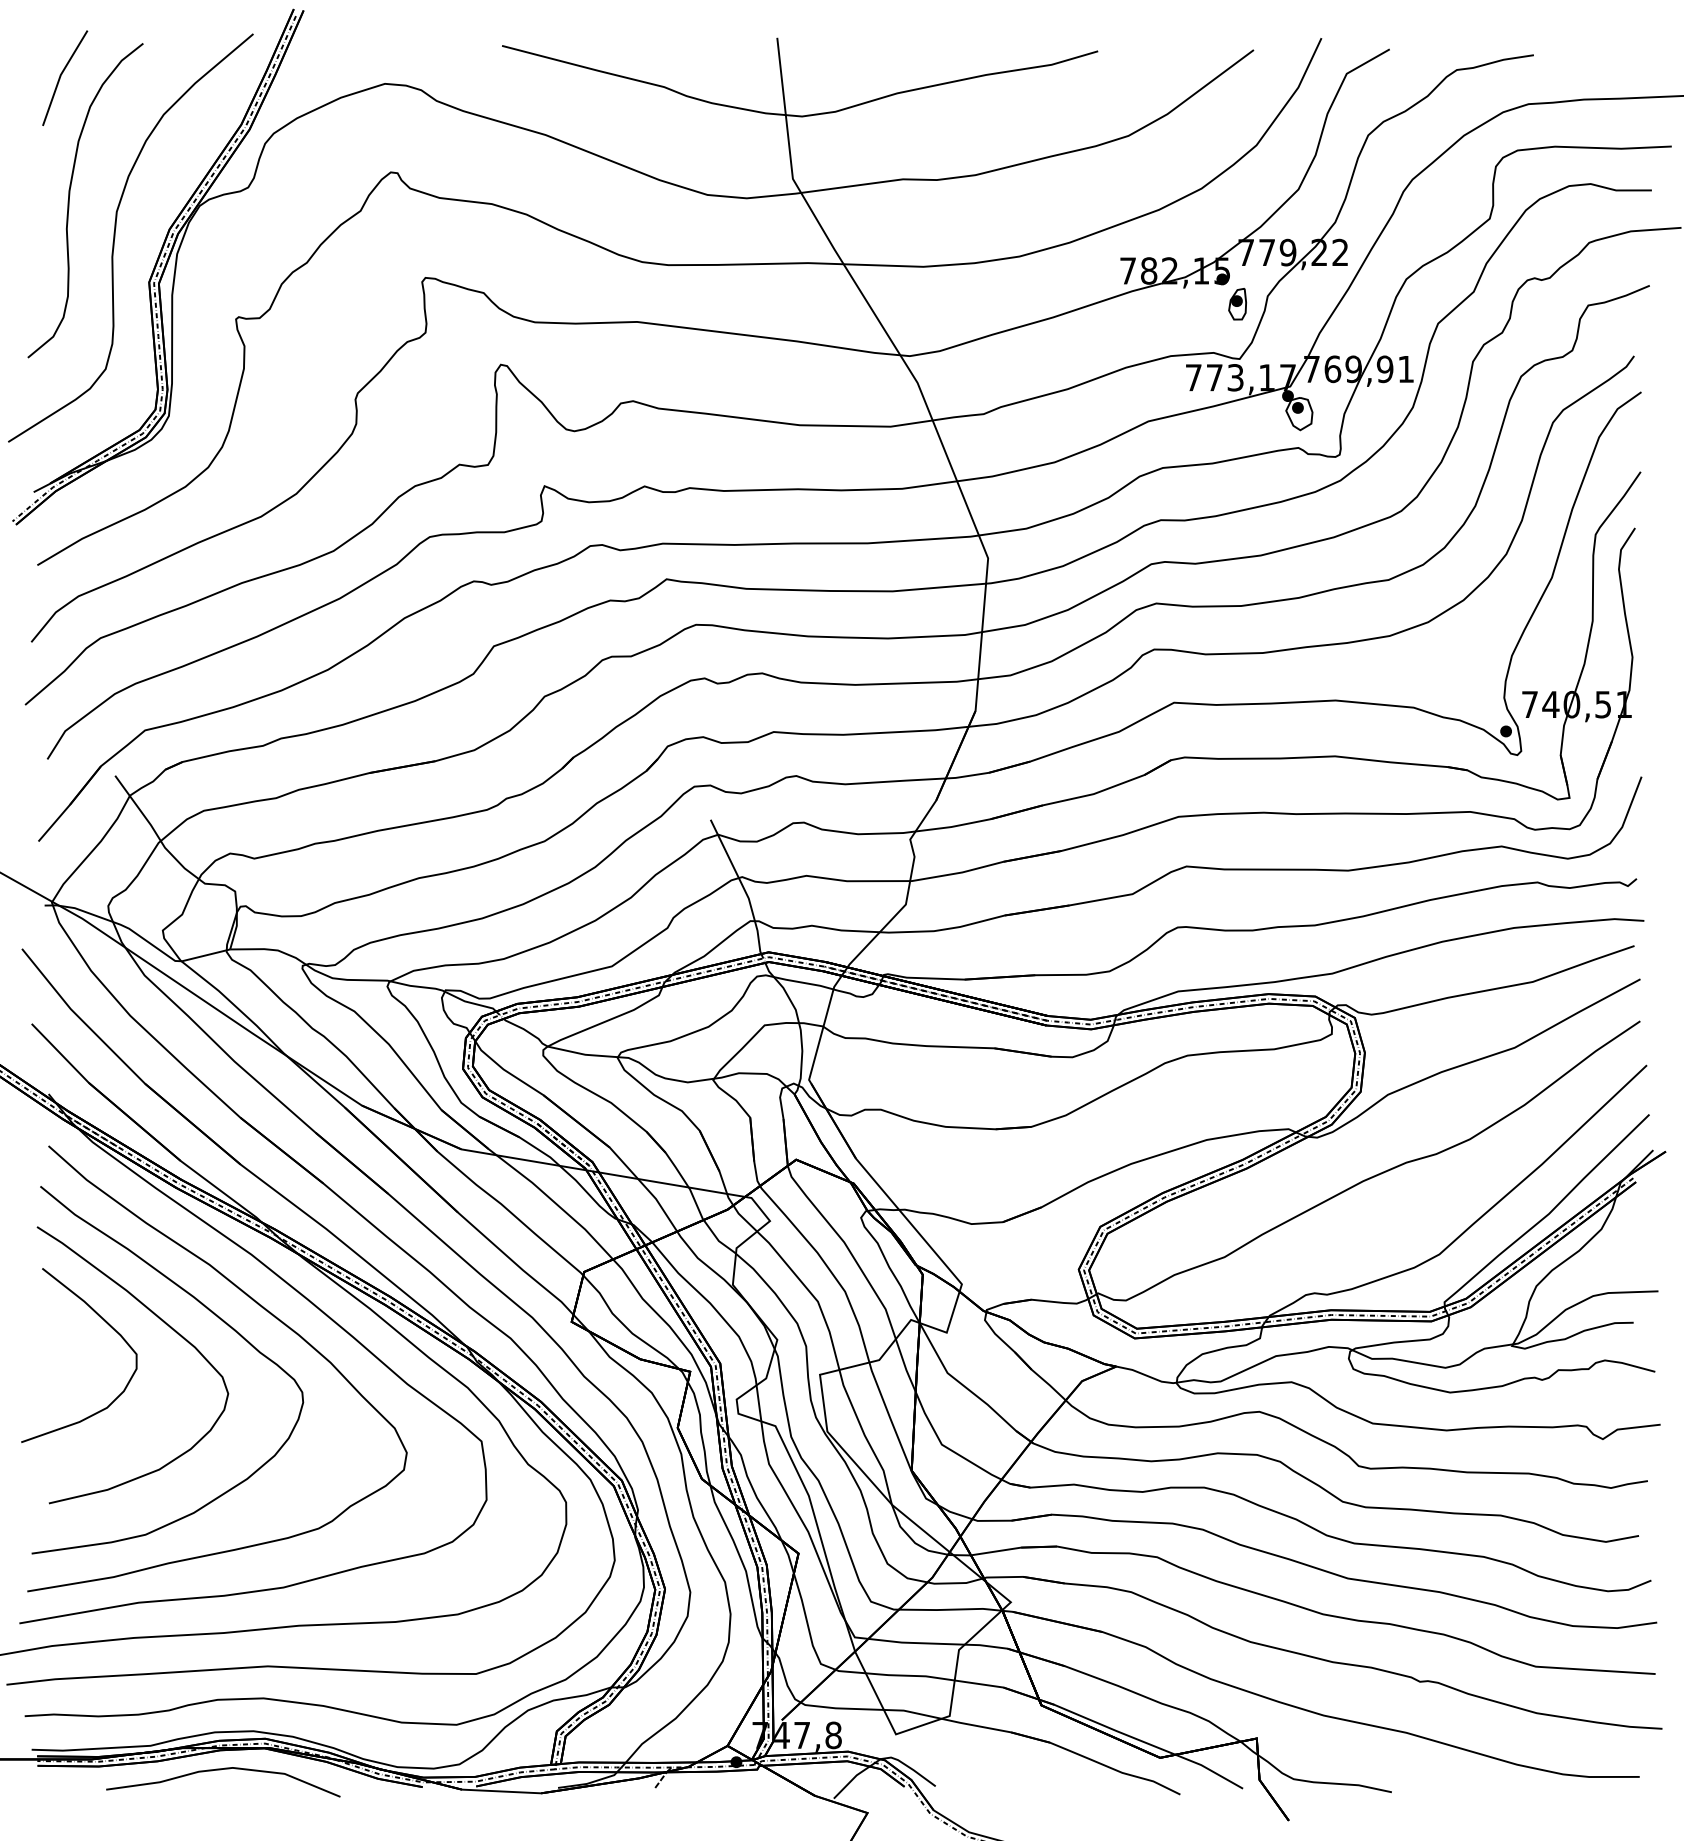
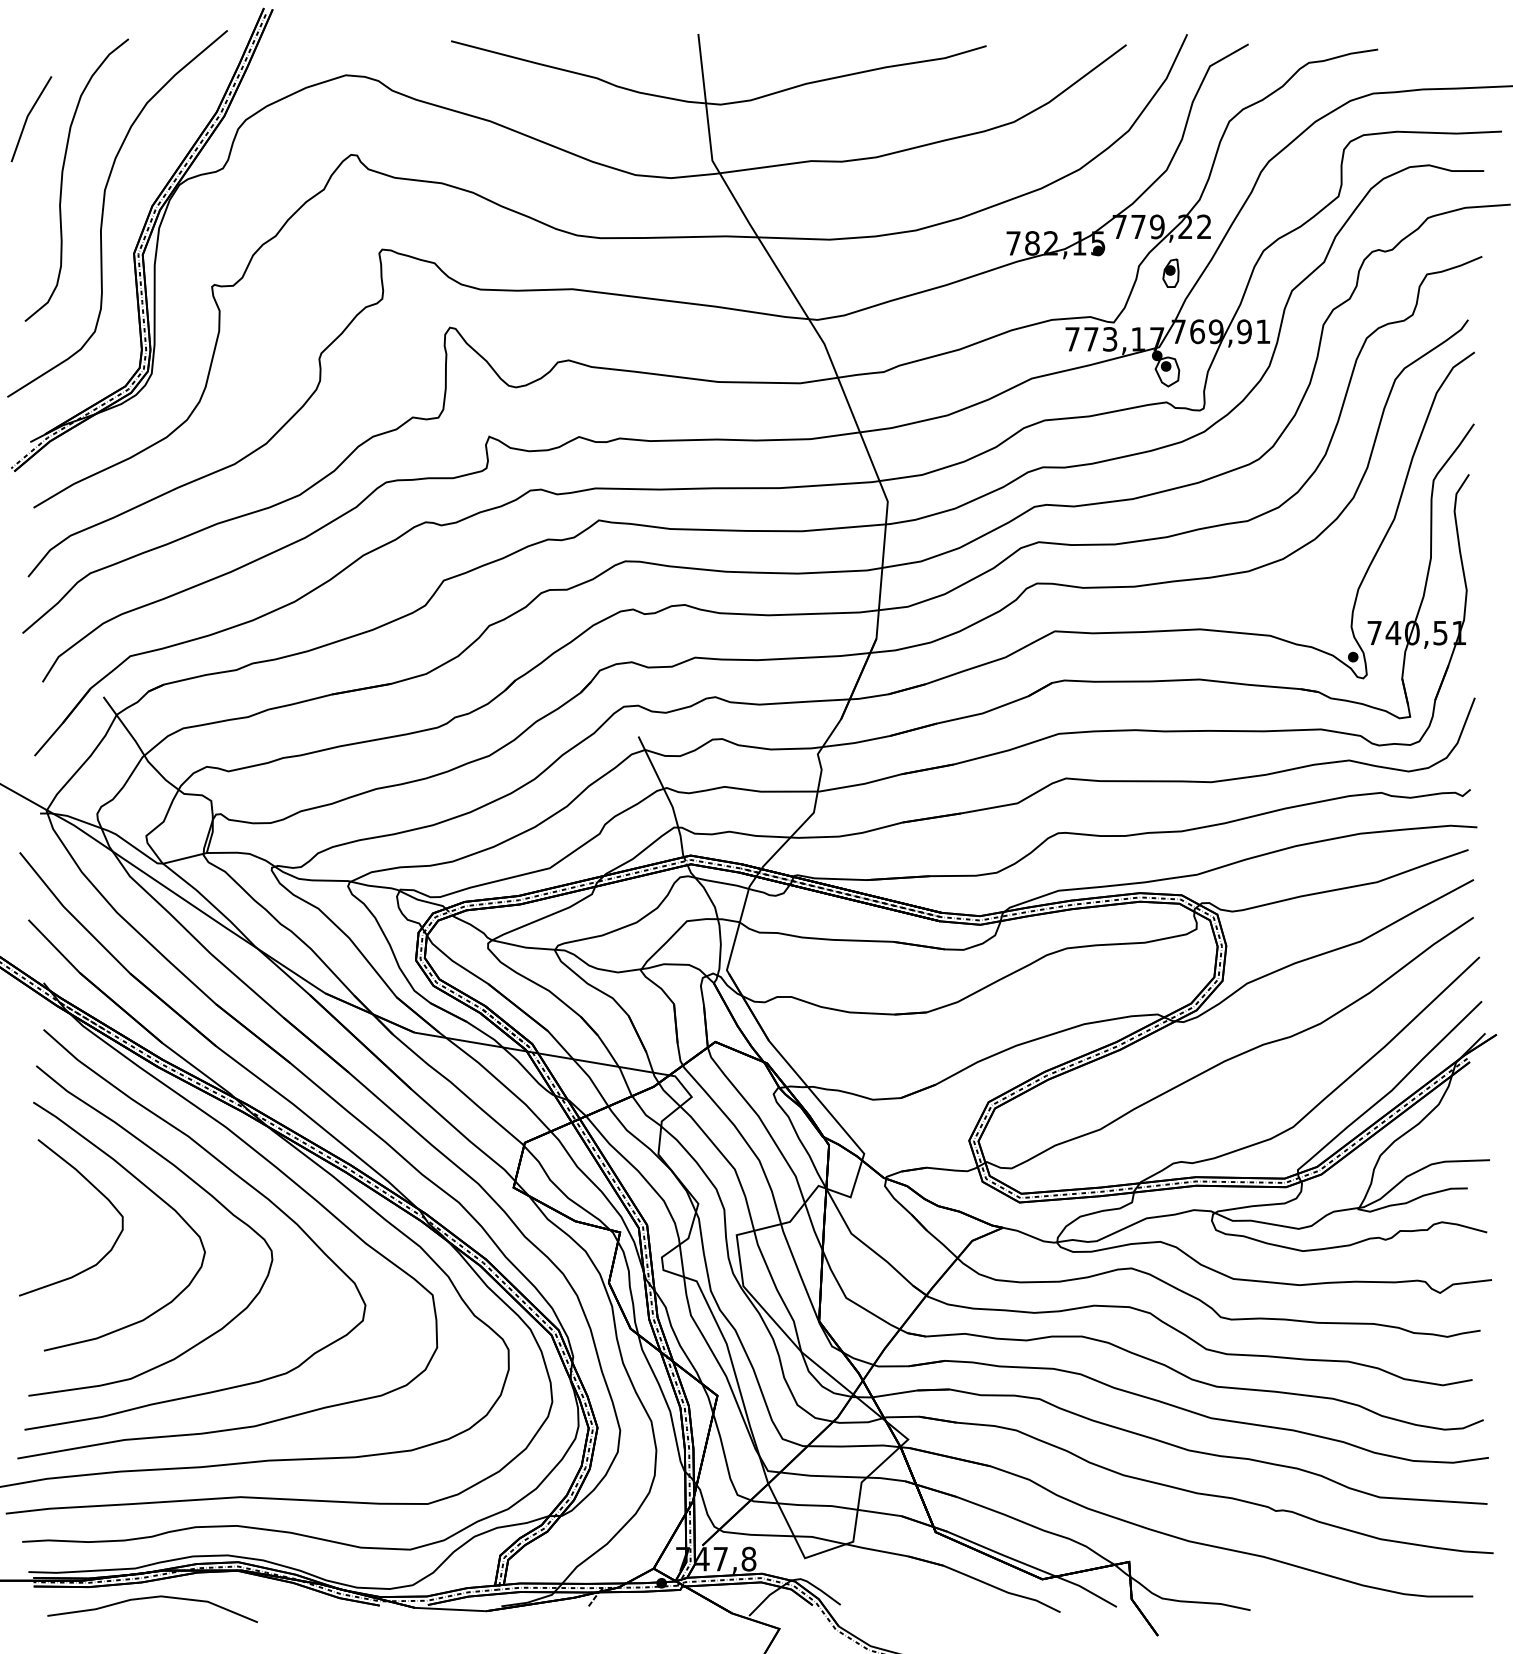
line: (61, 76) -> (28, 117), moved
part: (1237, 303) -> (1170, 272), moved
curve: (223, 1770) -> (152, 1598), moved

